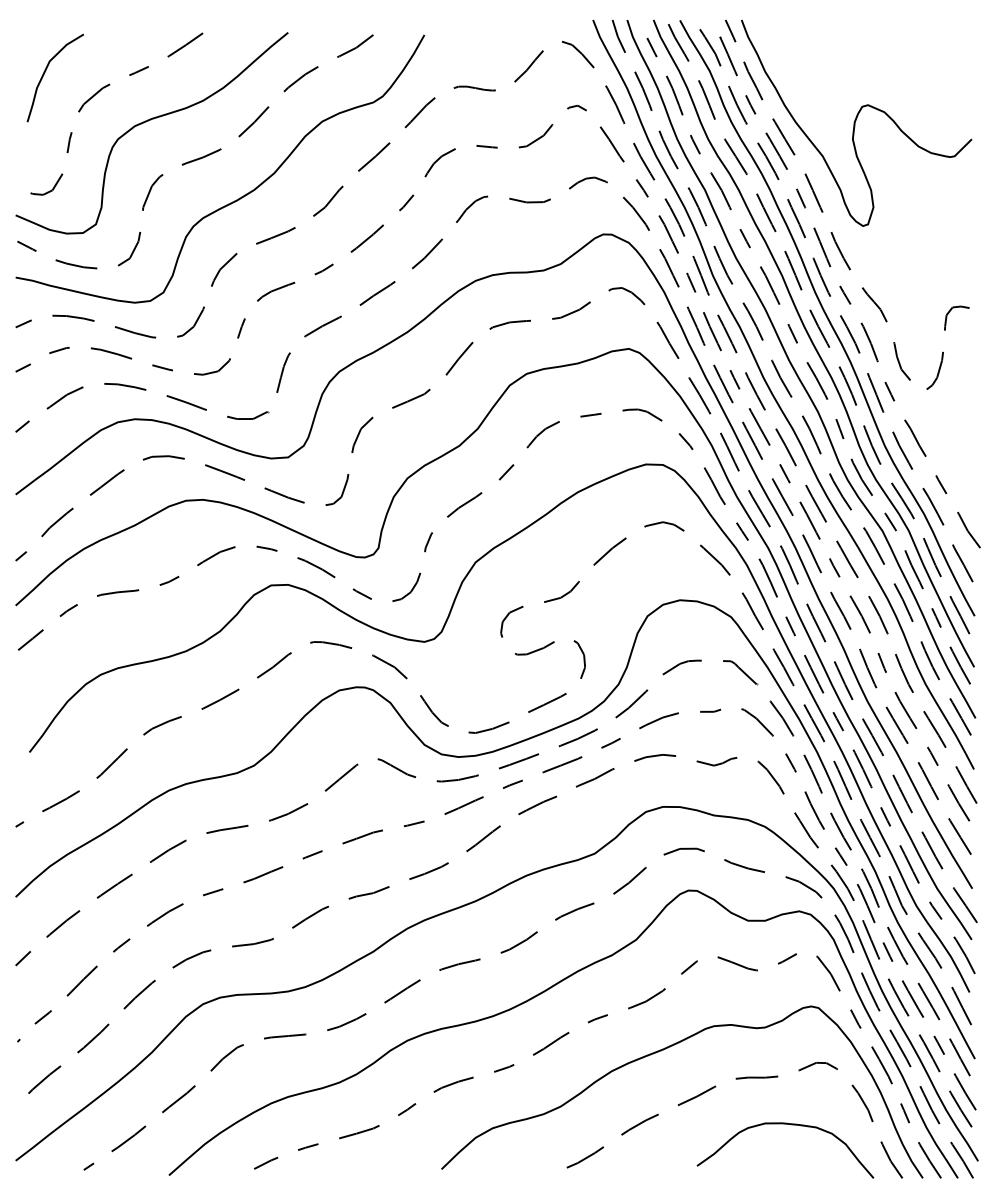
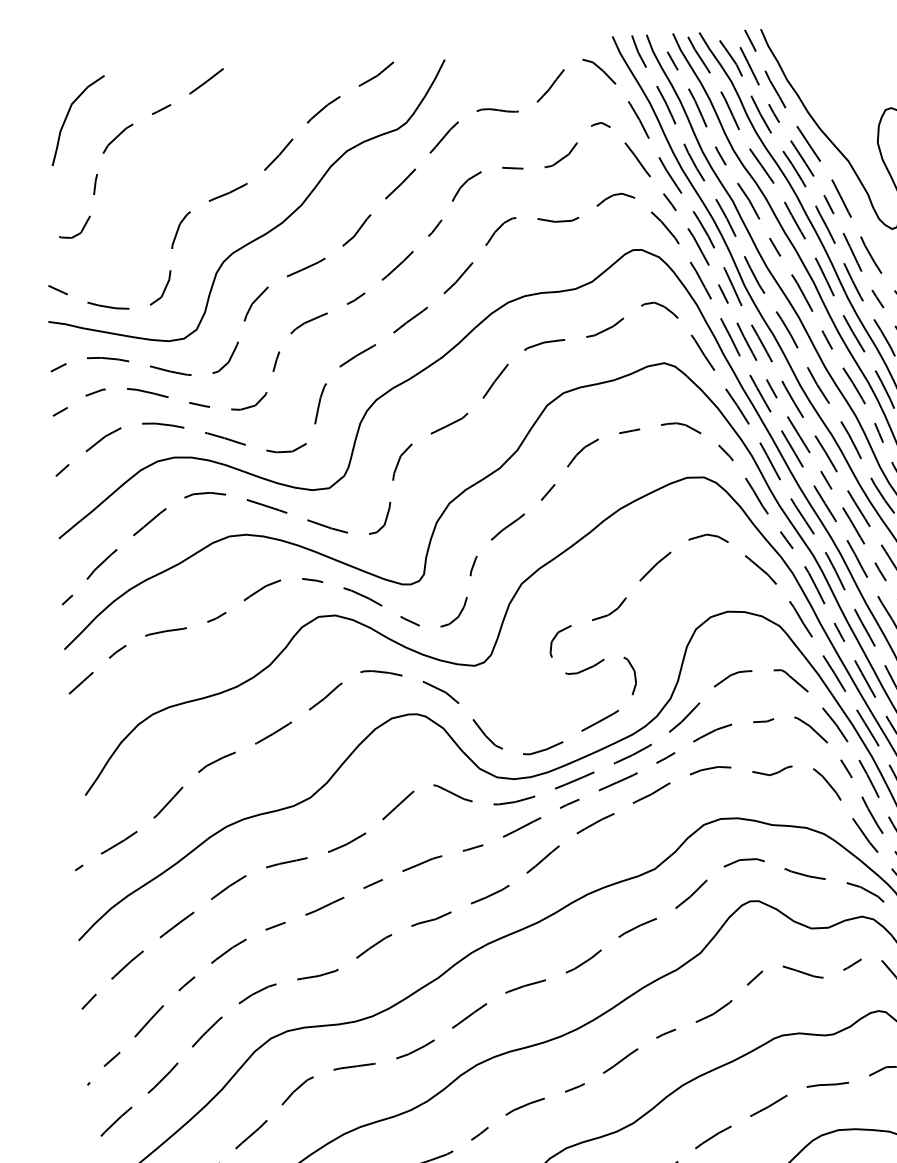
curve: (146, 122) -> (171, 160), removed

